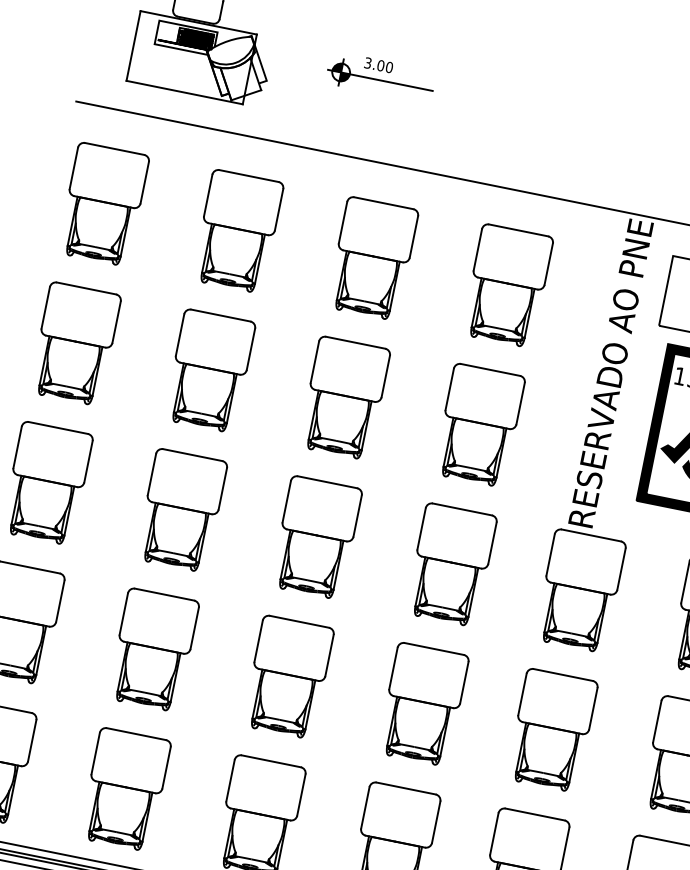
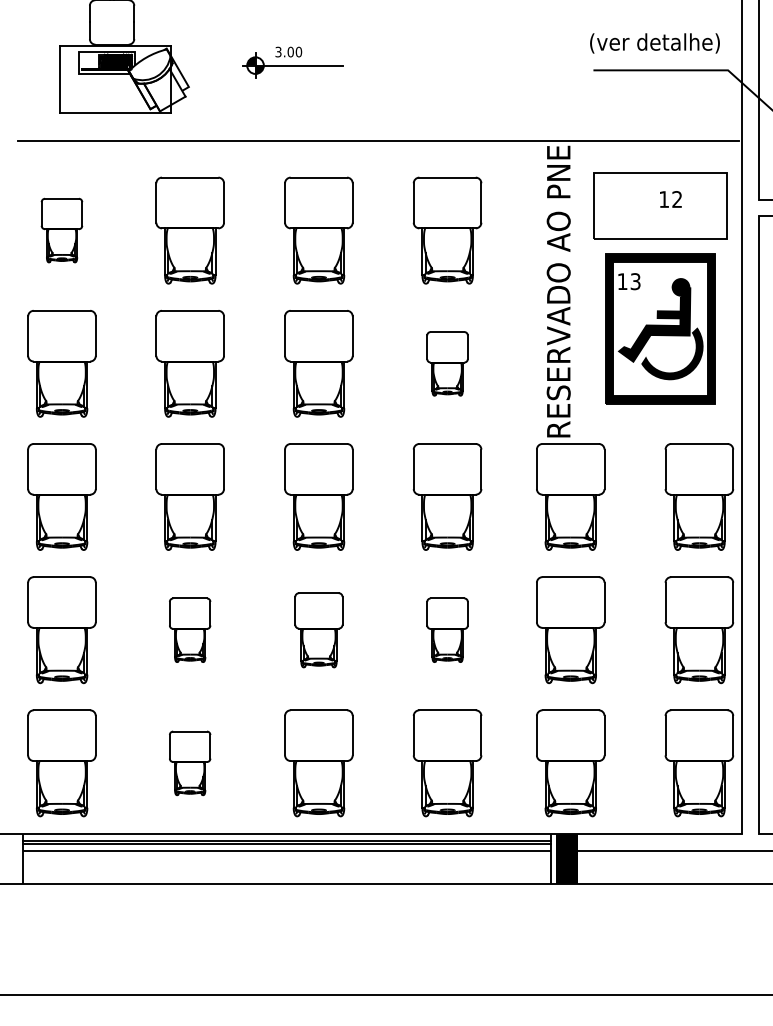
part: (103, 204) -> (61, 230), size x0.6
part: (479, 425) -> (447, 363), size x0.6
part: (152, 650) -> (189, 630), size x0.6
part: (287, 677) -> (318, 630), size x0.7
part: (422, 704) -> (447, 630), size x0.6
part: (124, 789) -> (189, 763), size x0.6

